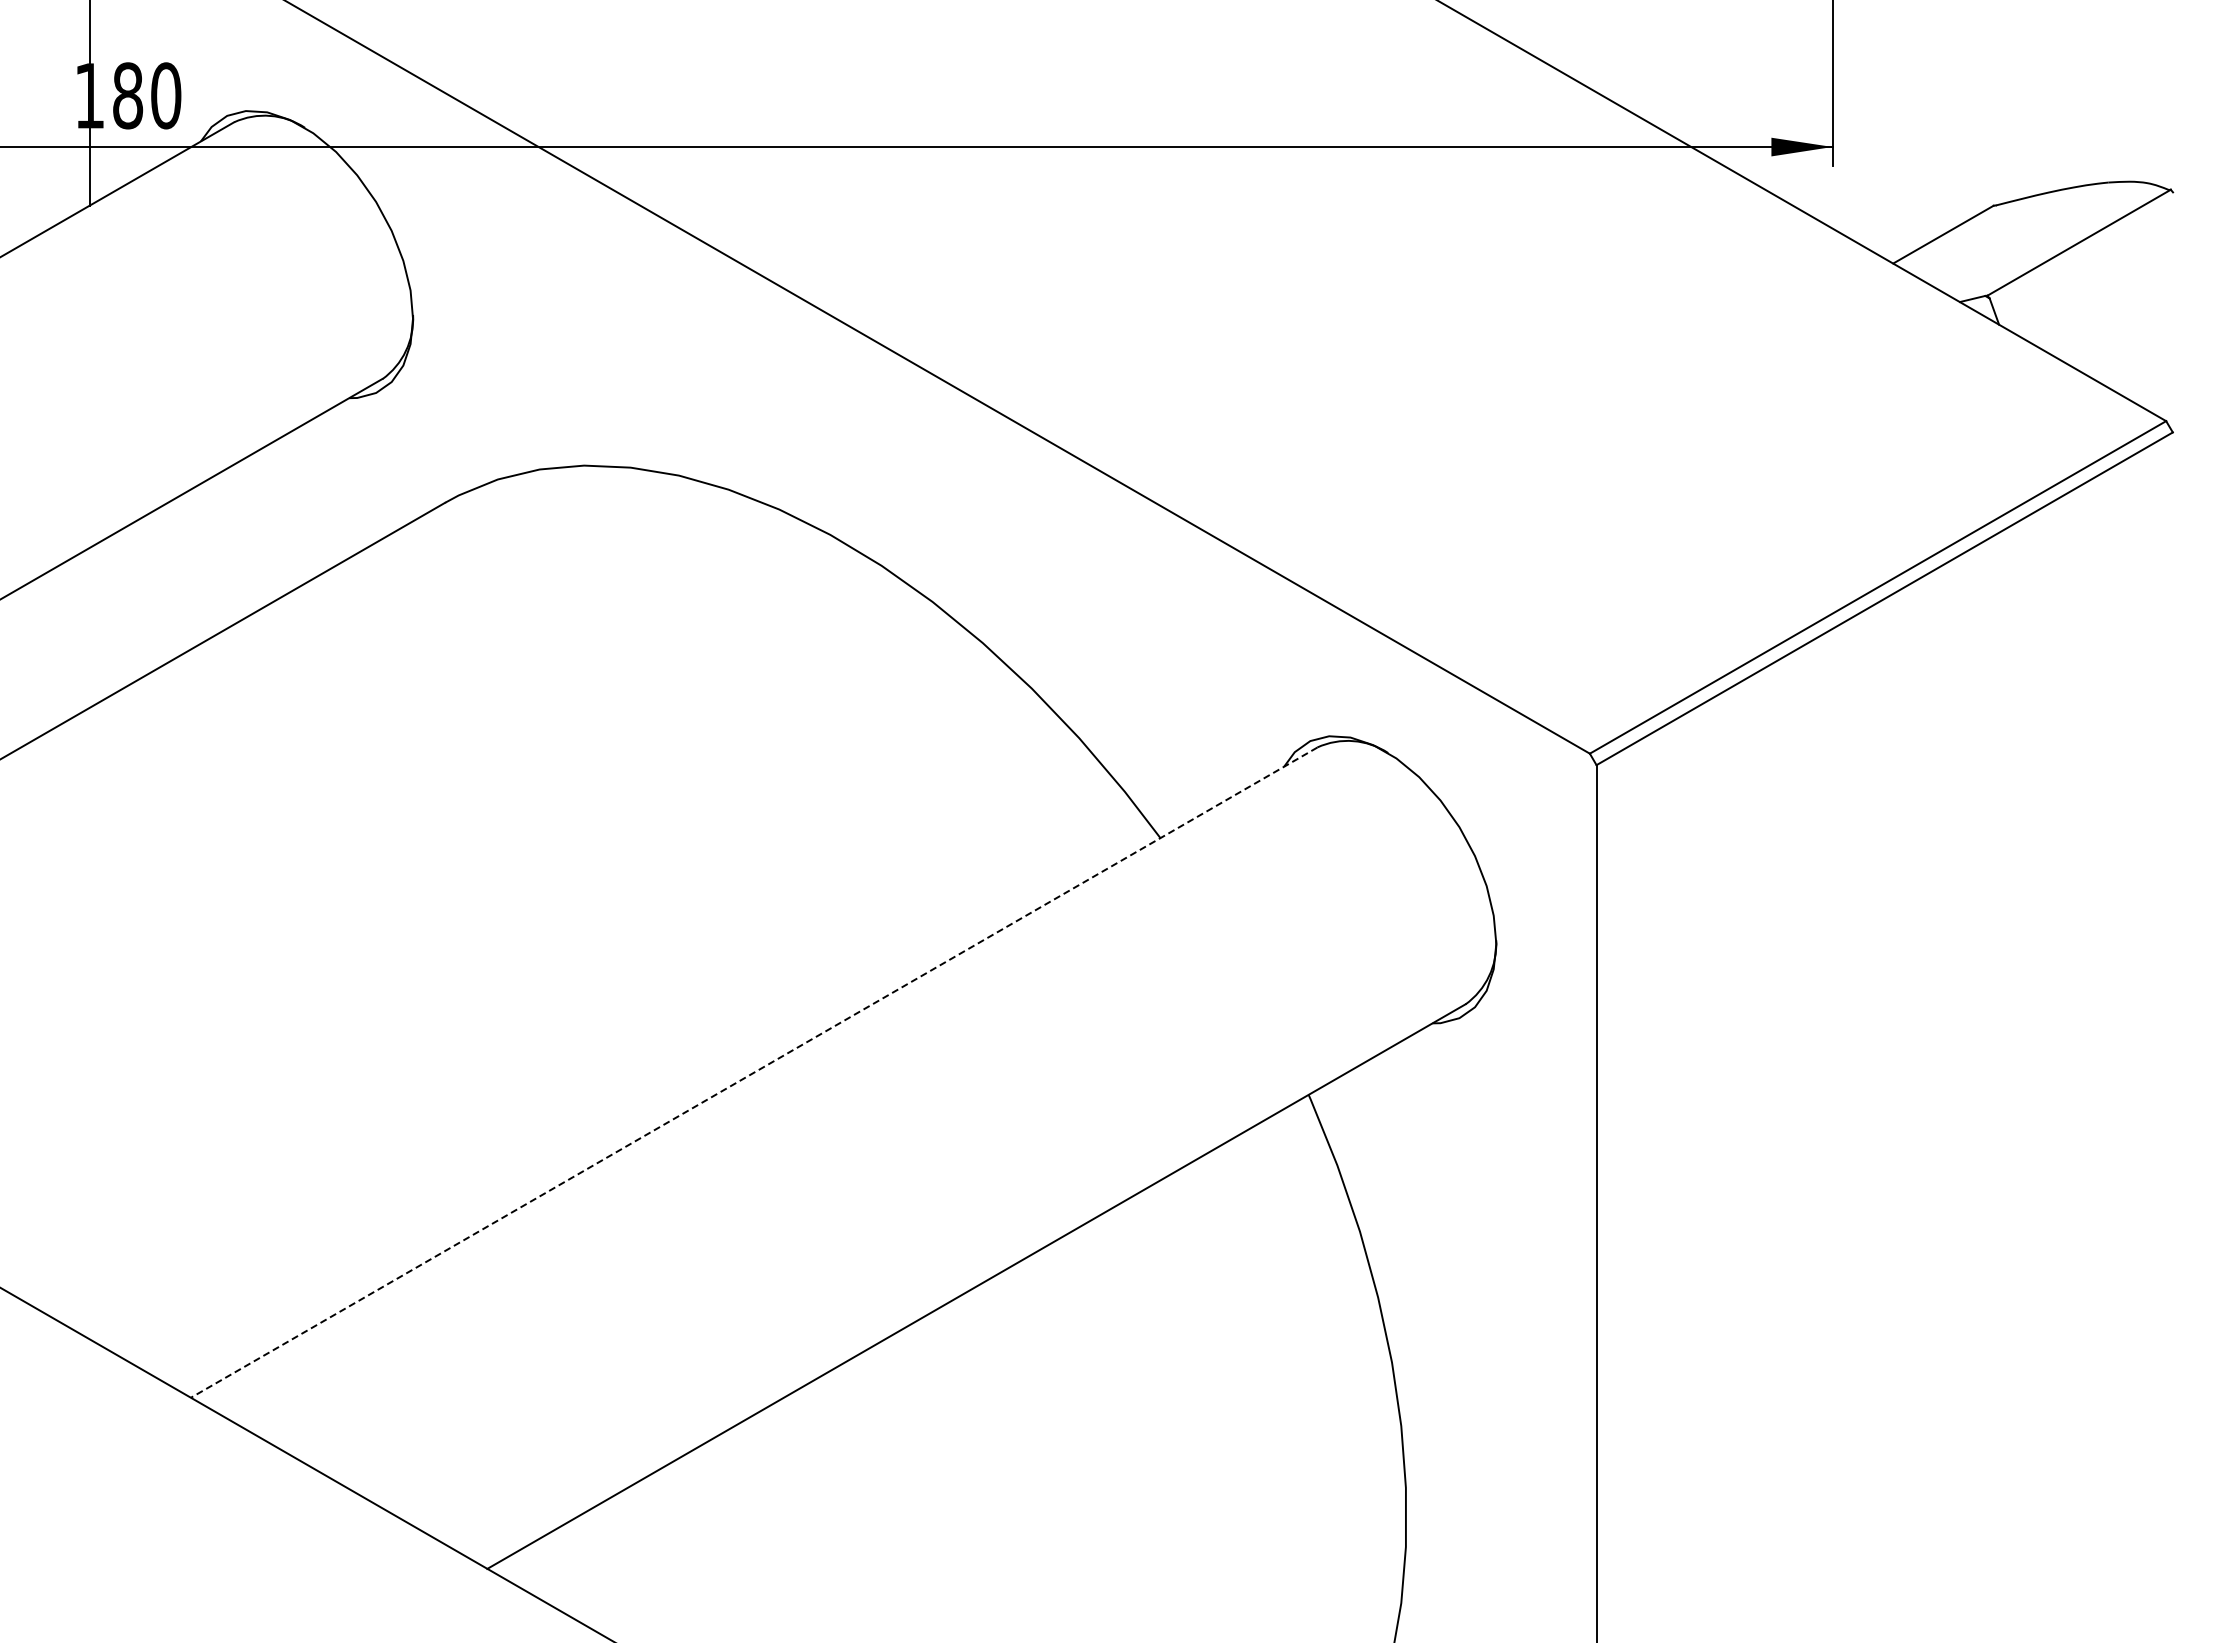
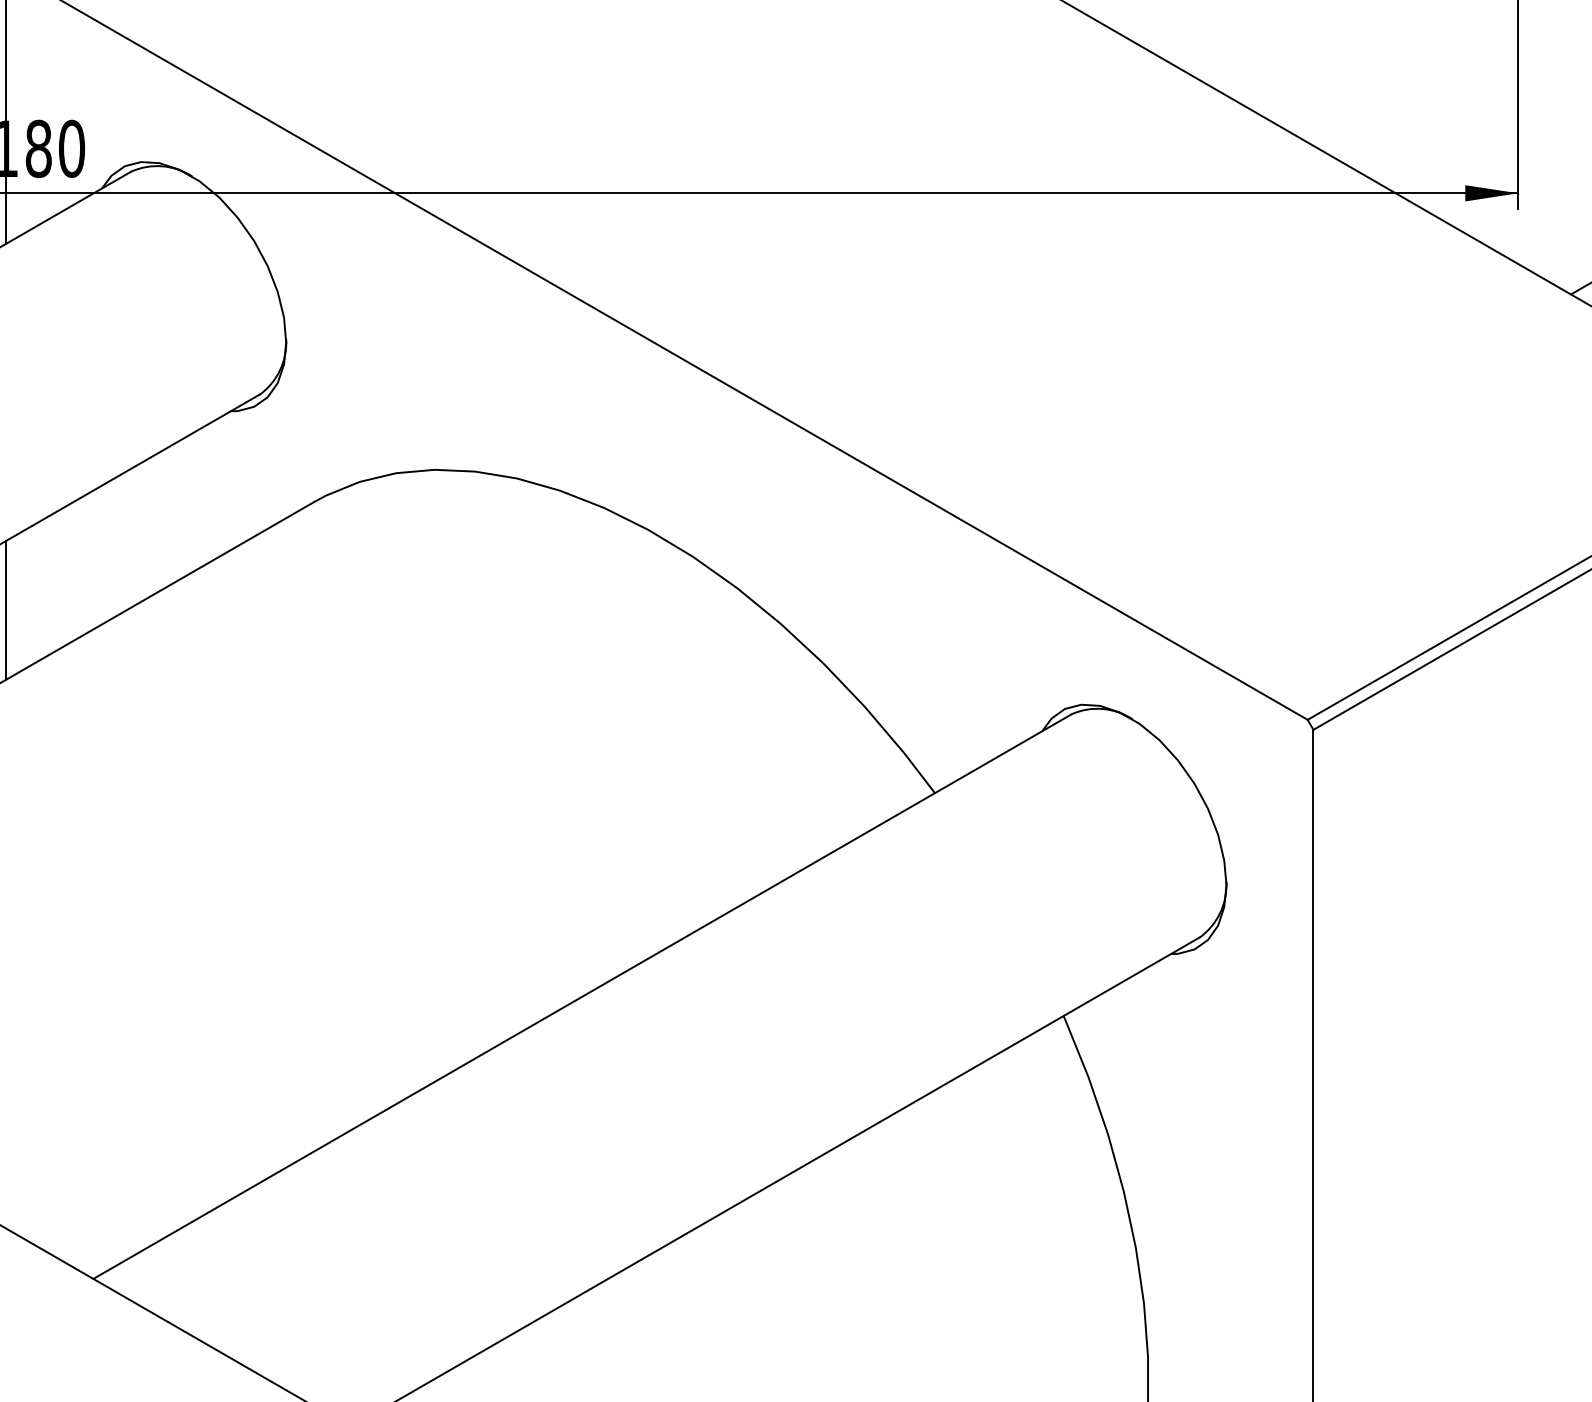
line: (90, 627) -> (6, 610), added
line: (753, 1072) -> (581, 996), dashed -> solid

